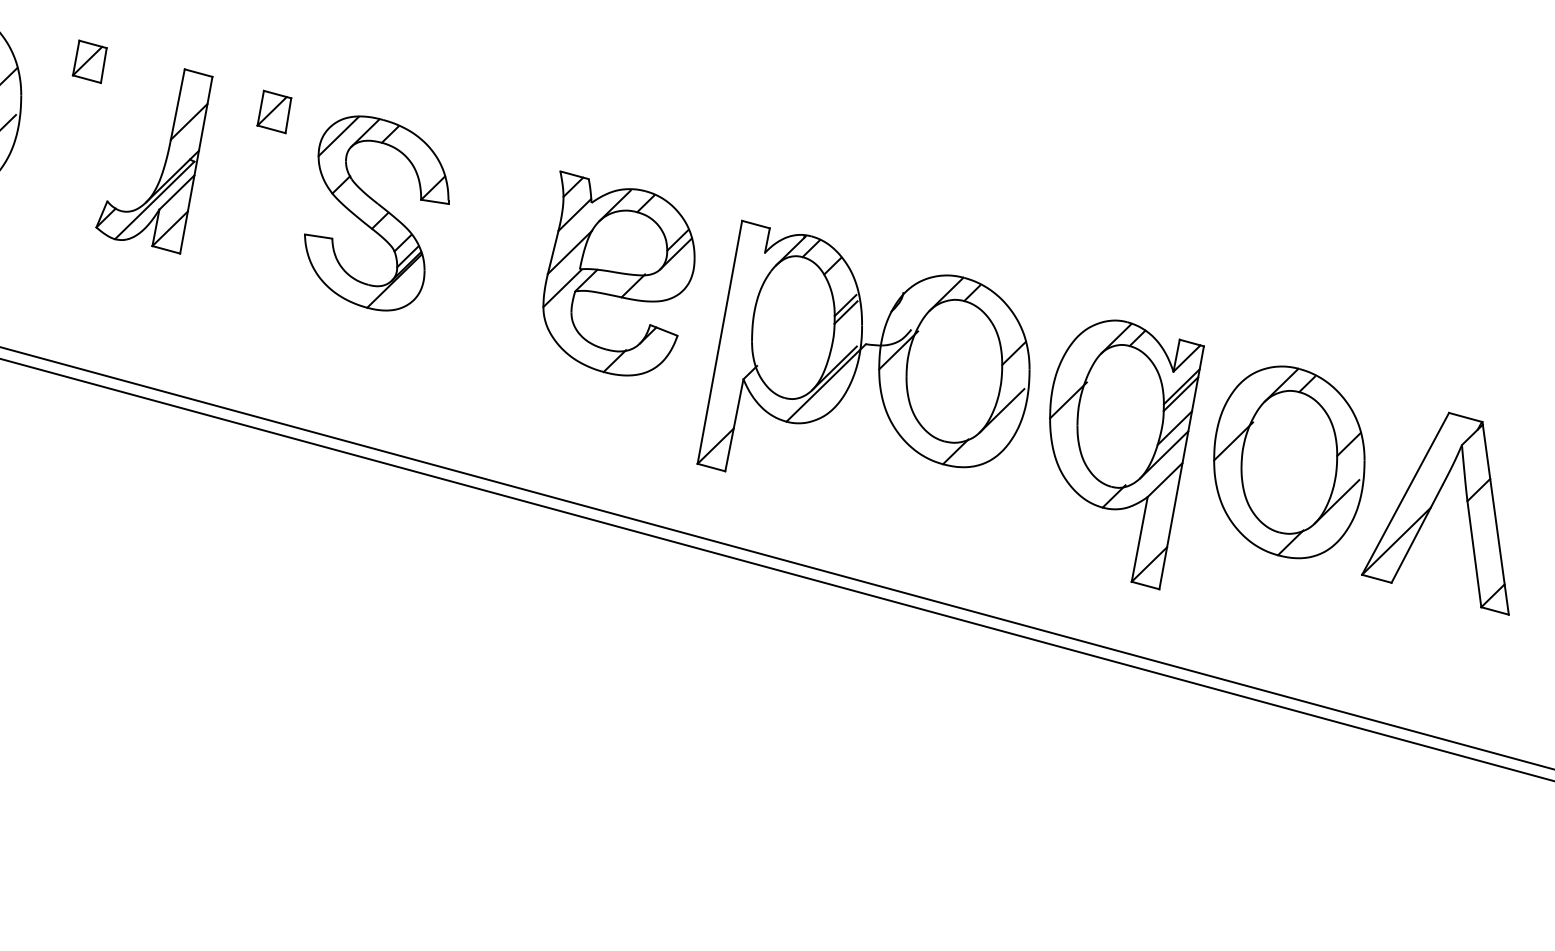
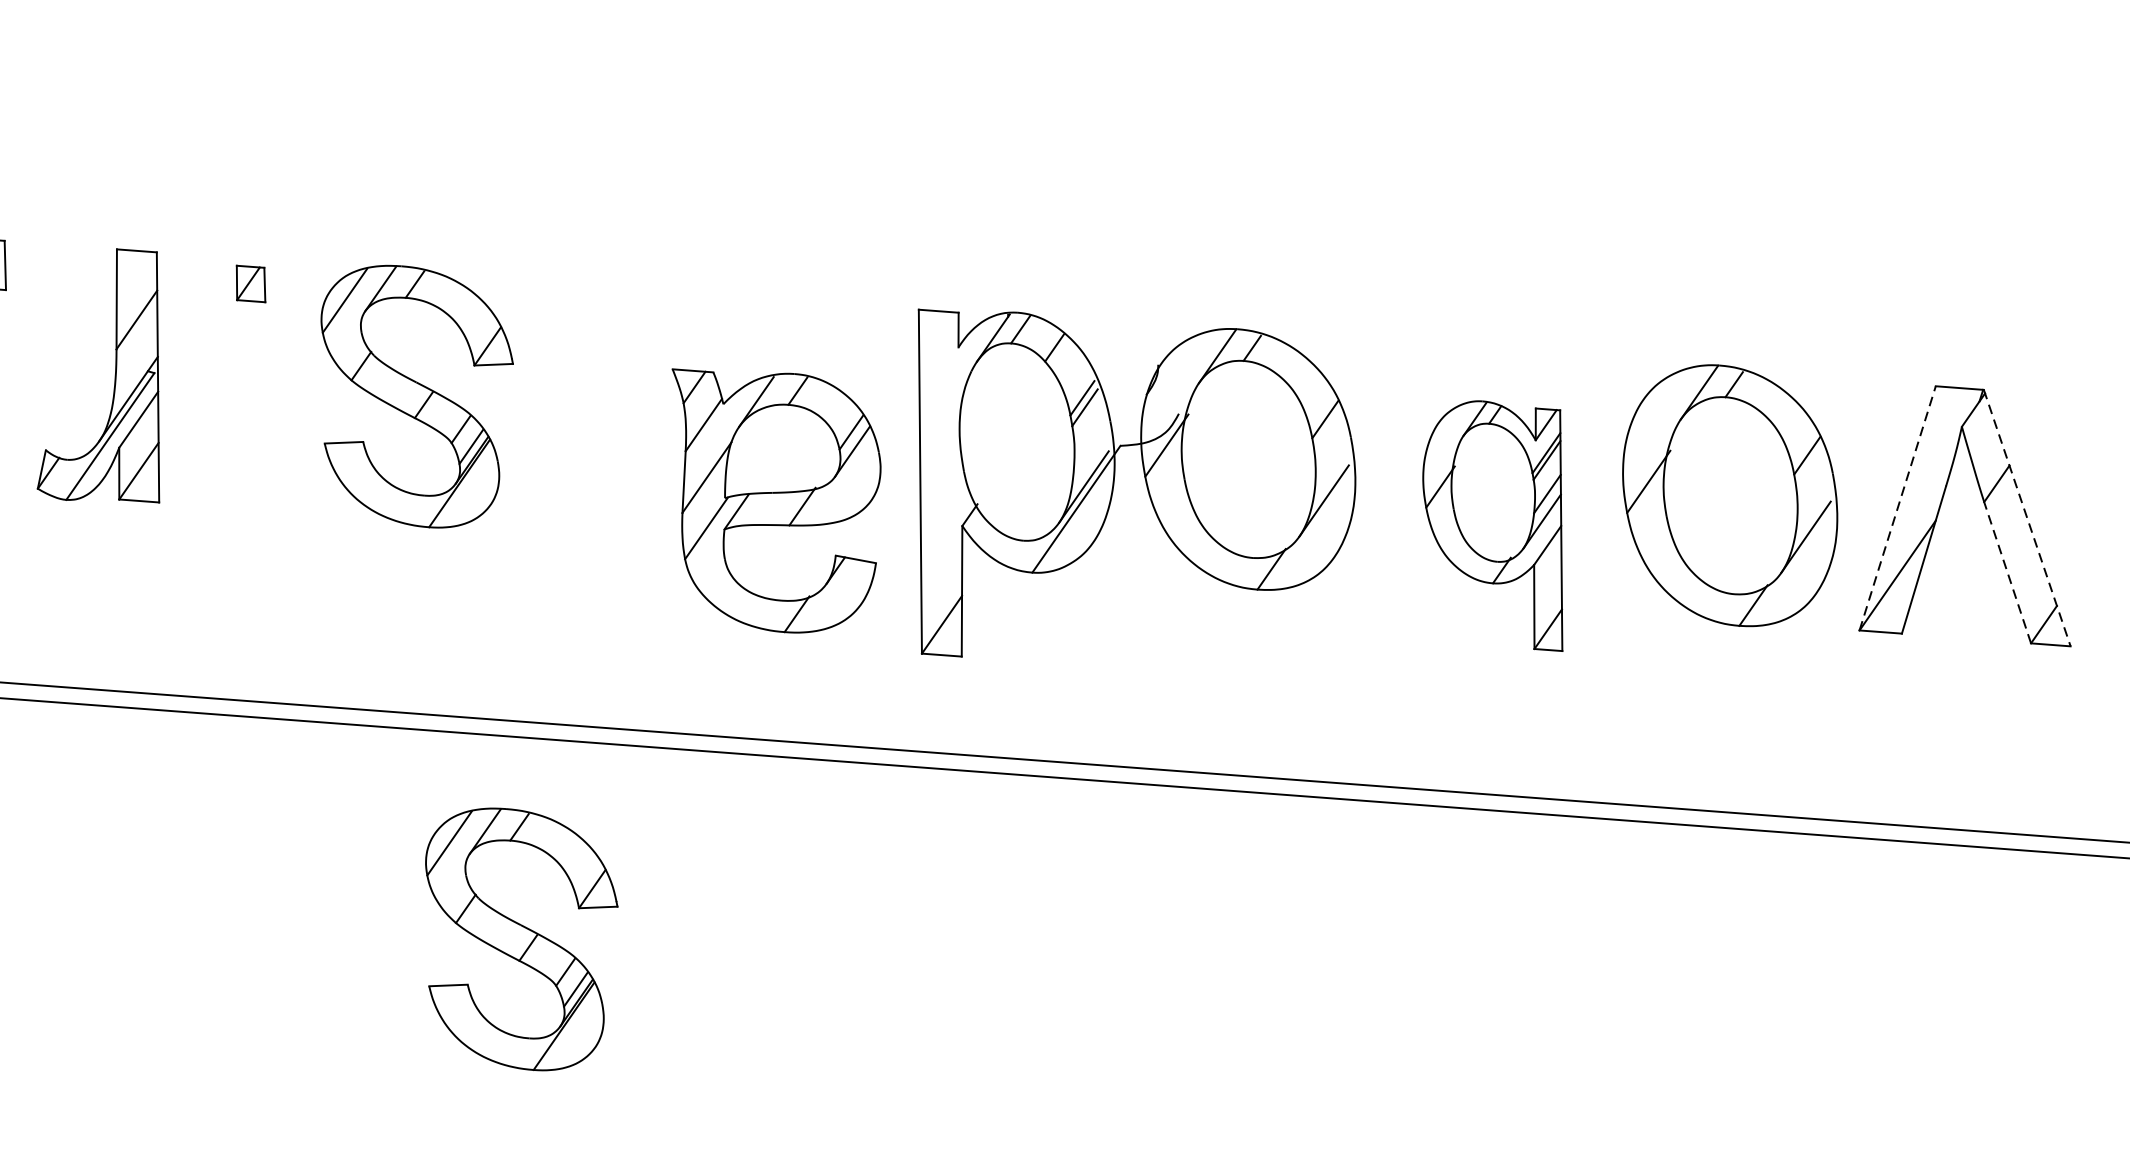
part: (274, 111) -> (250, 283), size x0.7
part: (618, 273) -> (778, 493), moved
part: (1126, 454) -> (1505, 527), size x0.7
line: (1405, 493) -> (1897, 507), solid -> dashed
line: (1495, 518) -> (2027, 518), solid -> dashed
line: (1474, 553) -> (2007, 571), solid -> dashed
part: (376, 610) -> (521, 938), added

